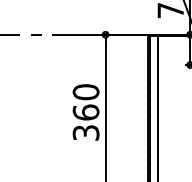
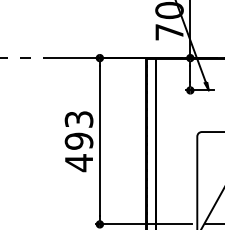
text: (85, 112) -> (78, 141), 360 -> 493

